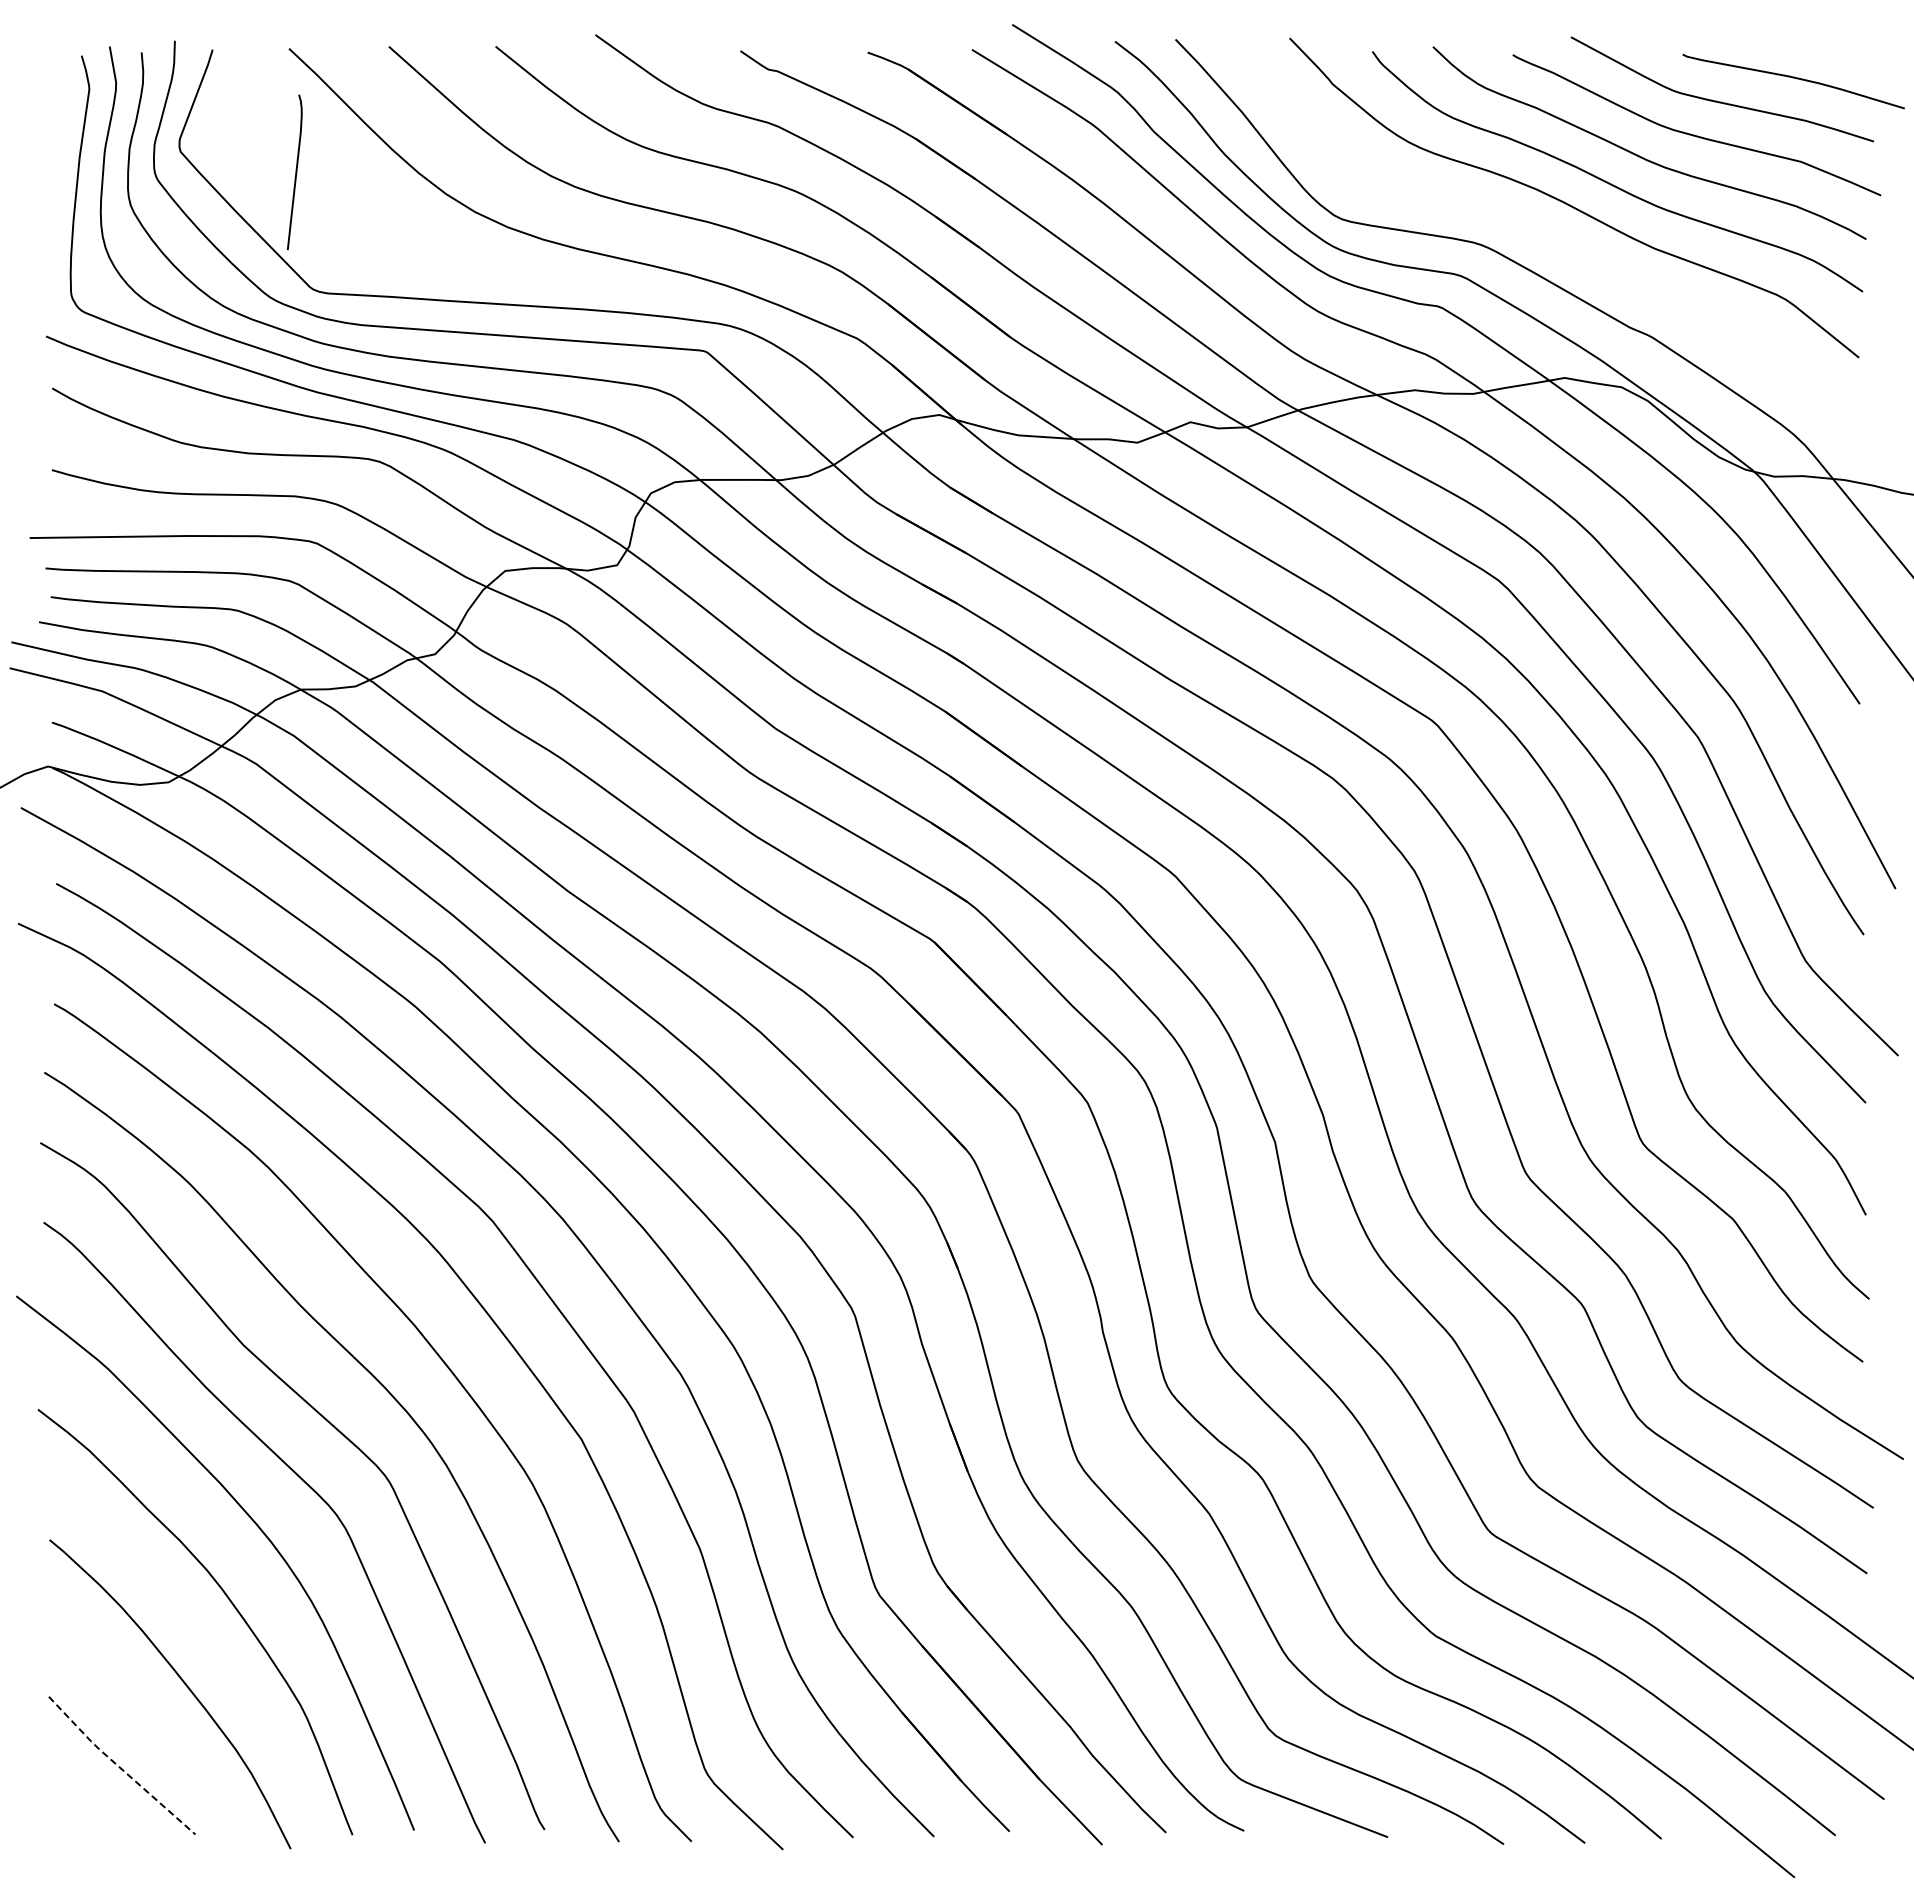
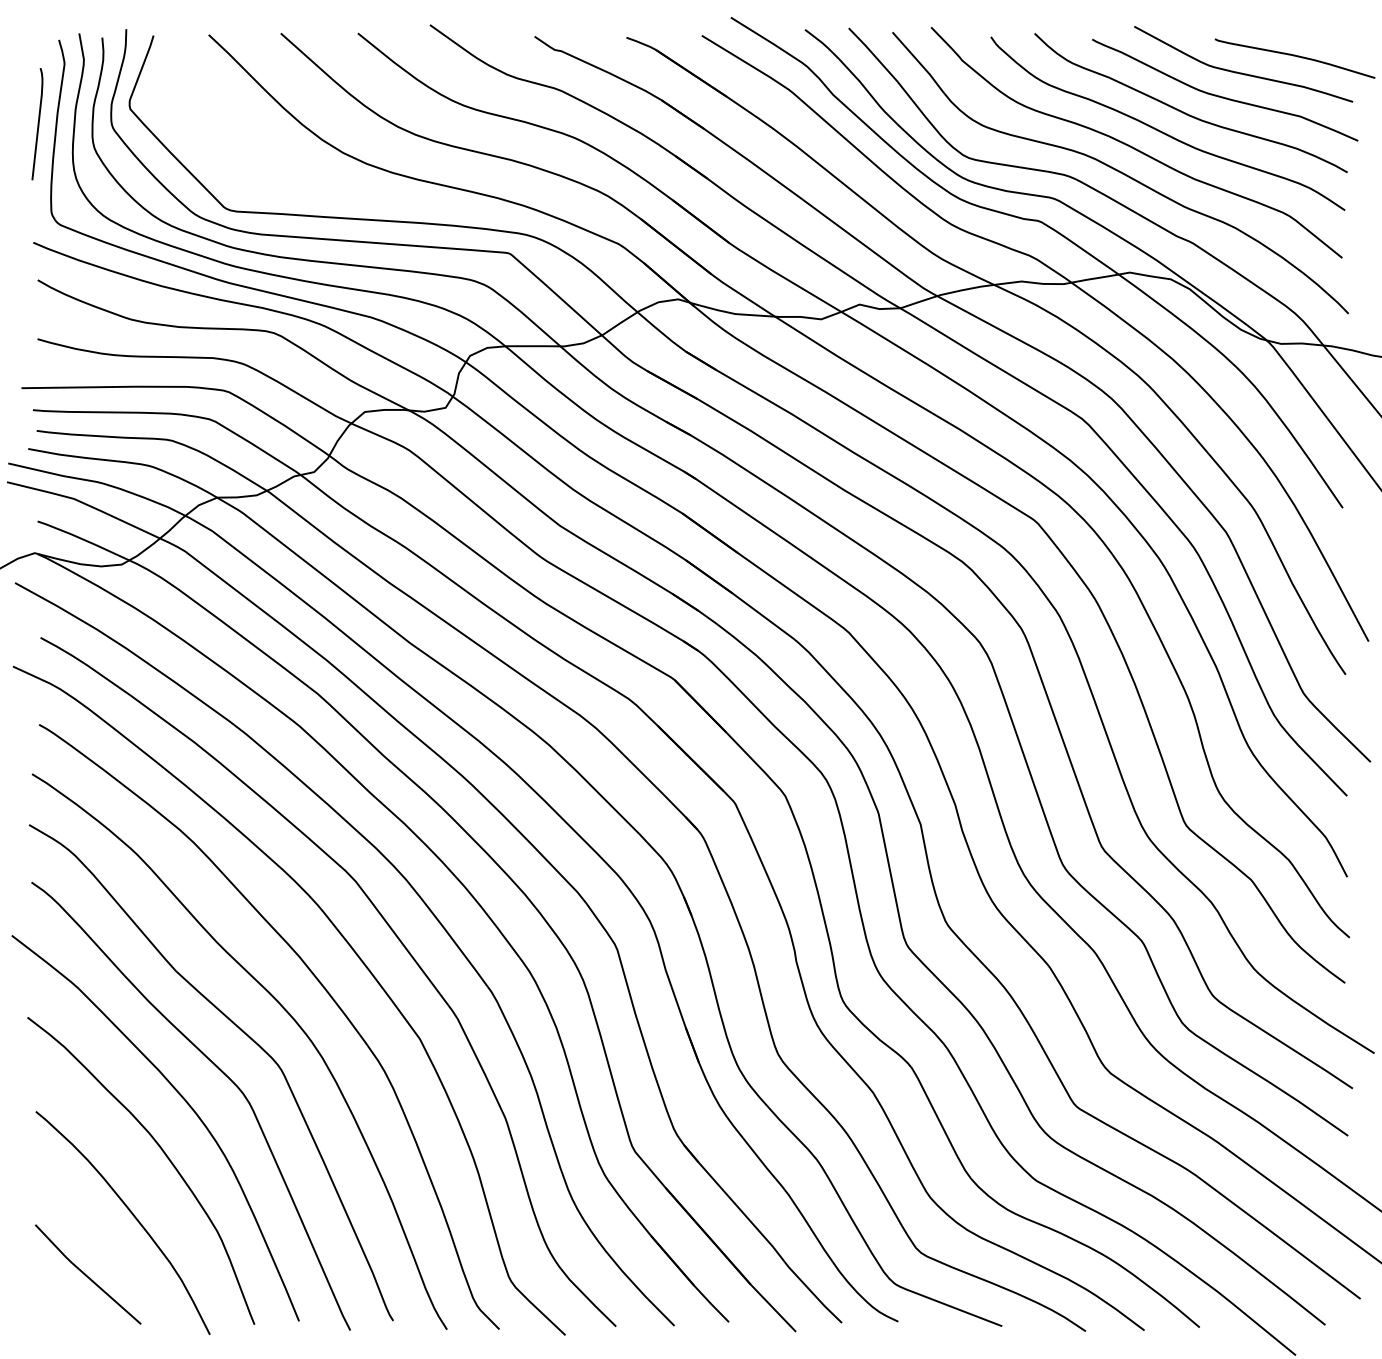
curve: (295, 172) -> (37, 124), moved
curve: (1551, 239) -> (1120, 172), added
line: (119, 1767) -> (86, 1275), dashed -> solid

